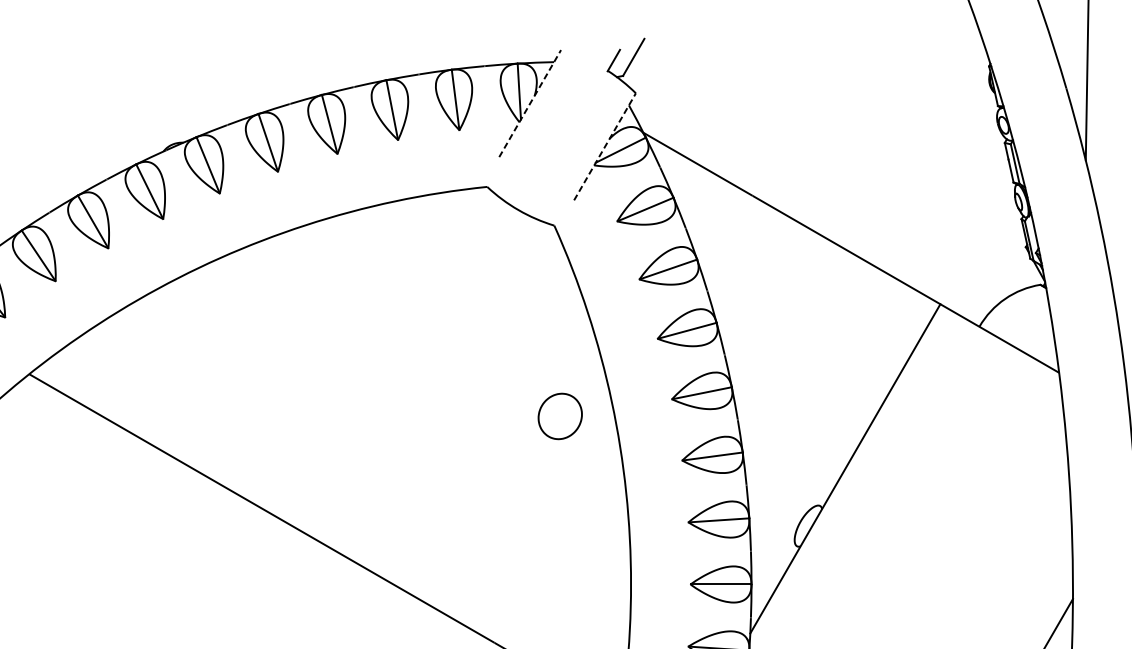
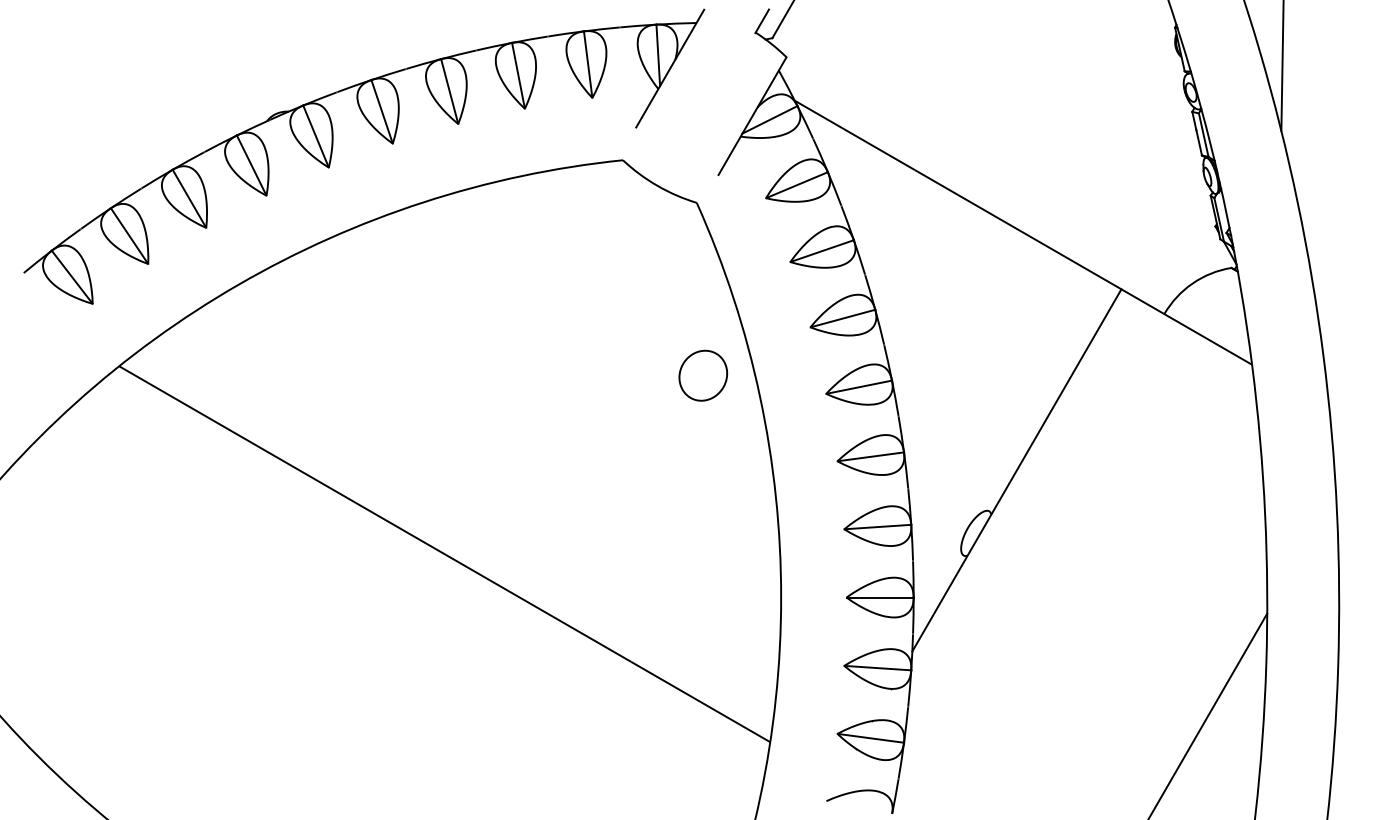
line: (530, 103) -> (670, 68), dashed -> solid
line: (605, 147) -> (752, 116), dashed -> solid
part: (560, 416) -> (703, 375), moved

